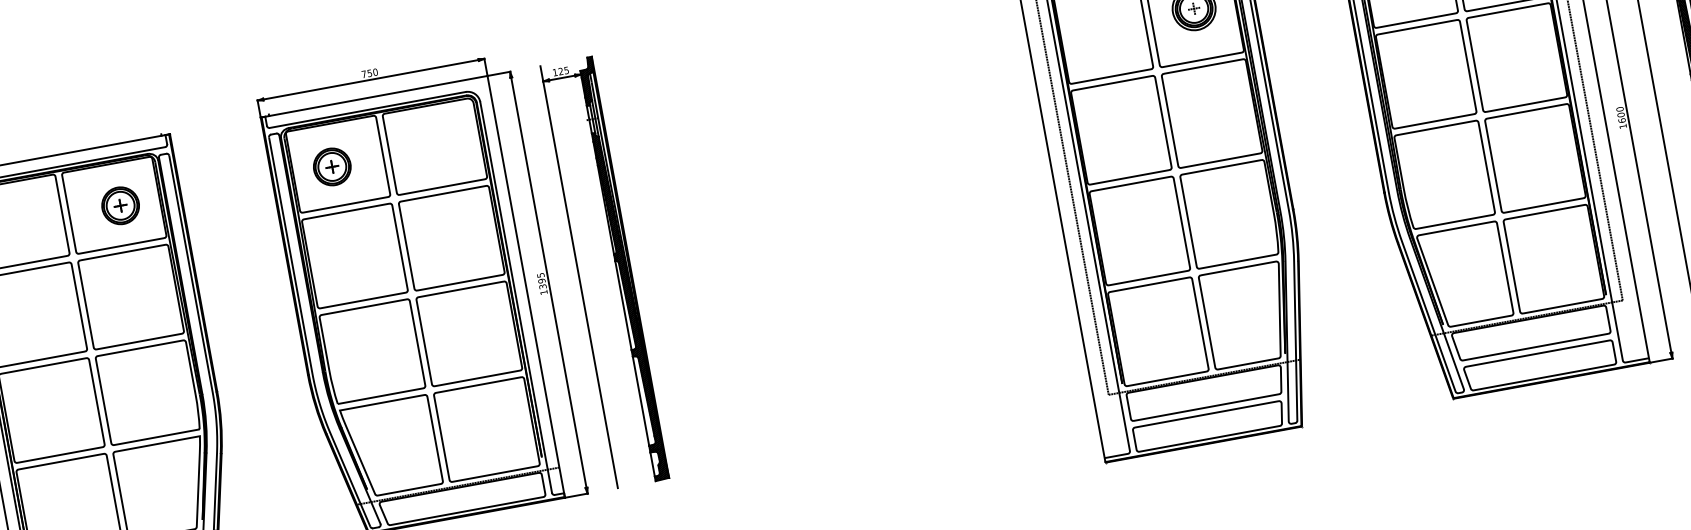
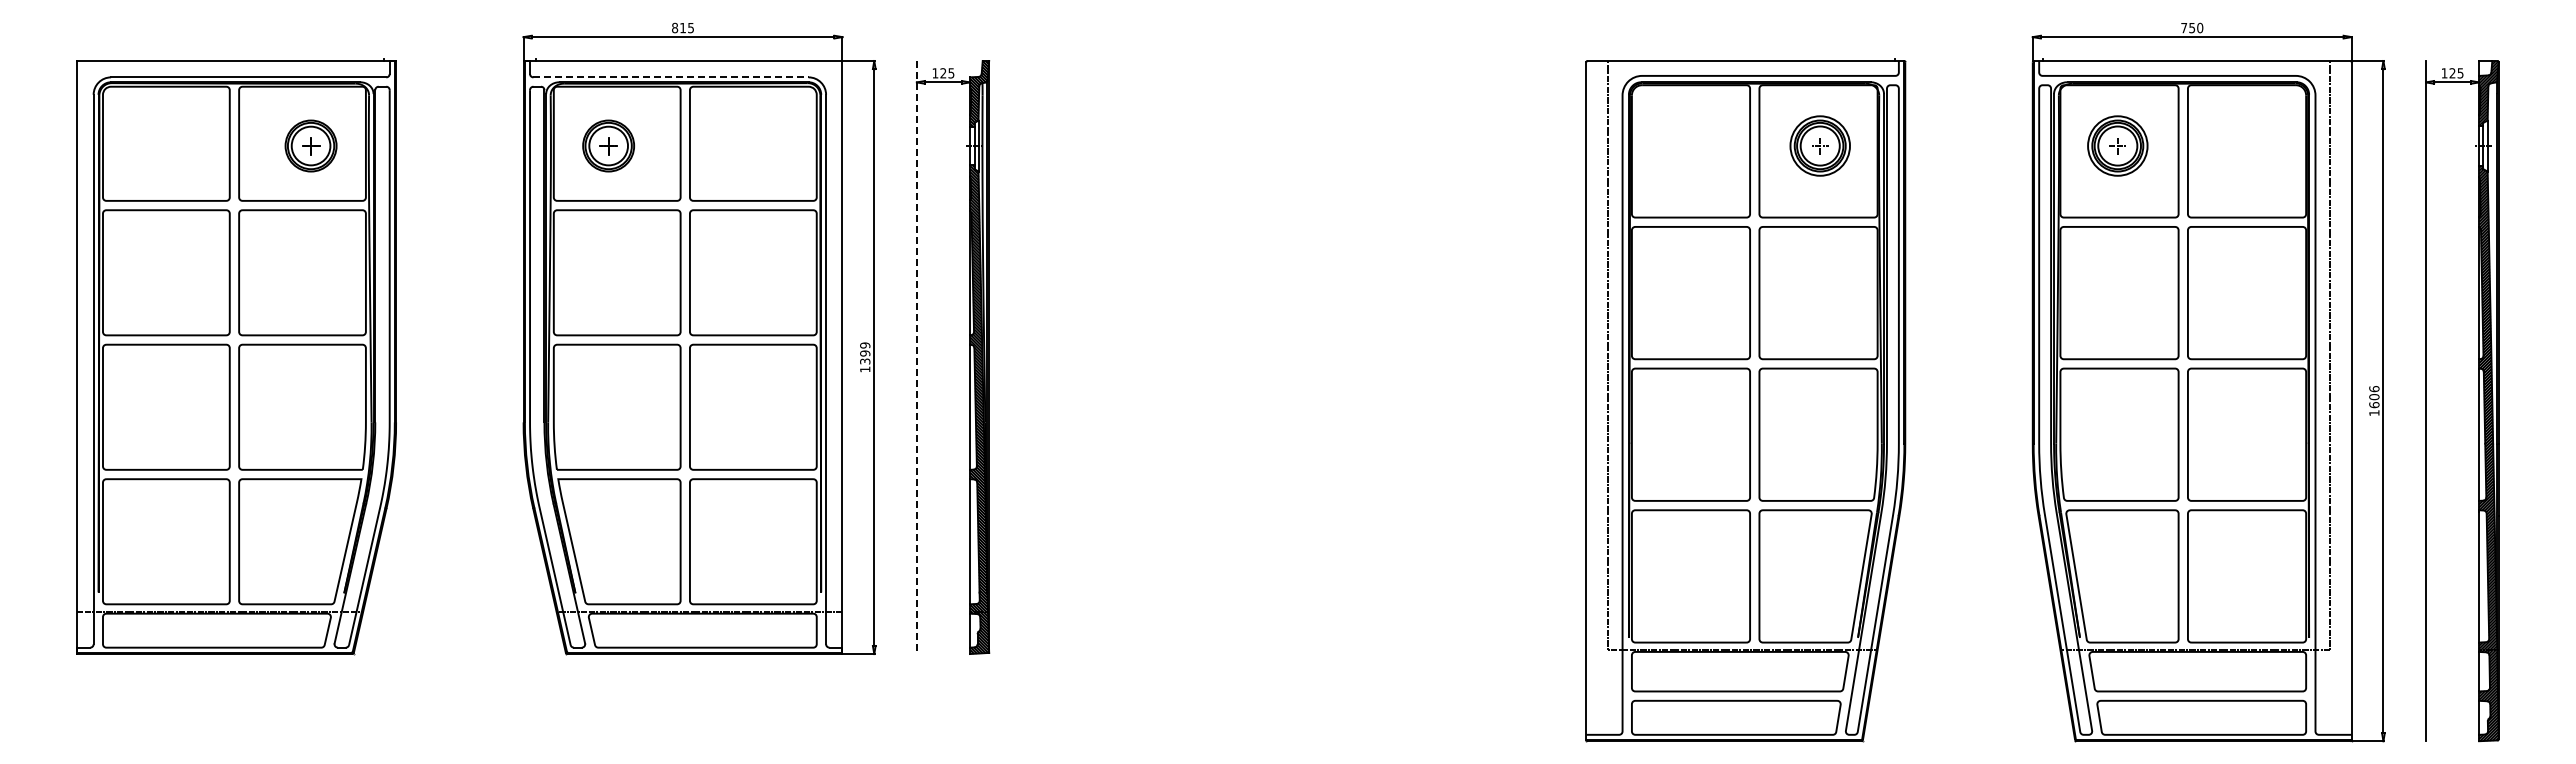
text: (370, 72) -> (683, 27), 750 -> 815
text: (1620, 108) -> (2374, 388), 1600 -> 1606
line: (368, 110) -> (671, 77), solid -> dashed
text: (541, 275) -> (865, 345), 1395 -> 1399
line: (578, 277) -> (916, 357), solid -> dashed

